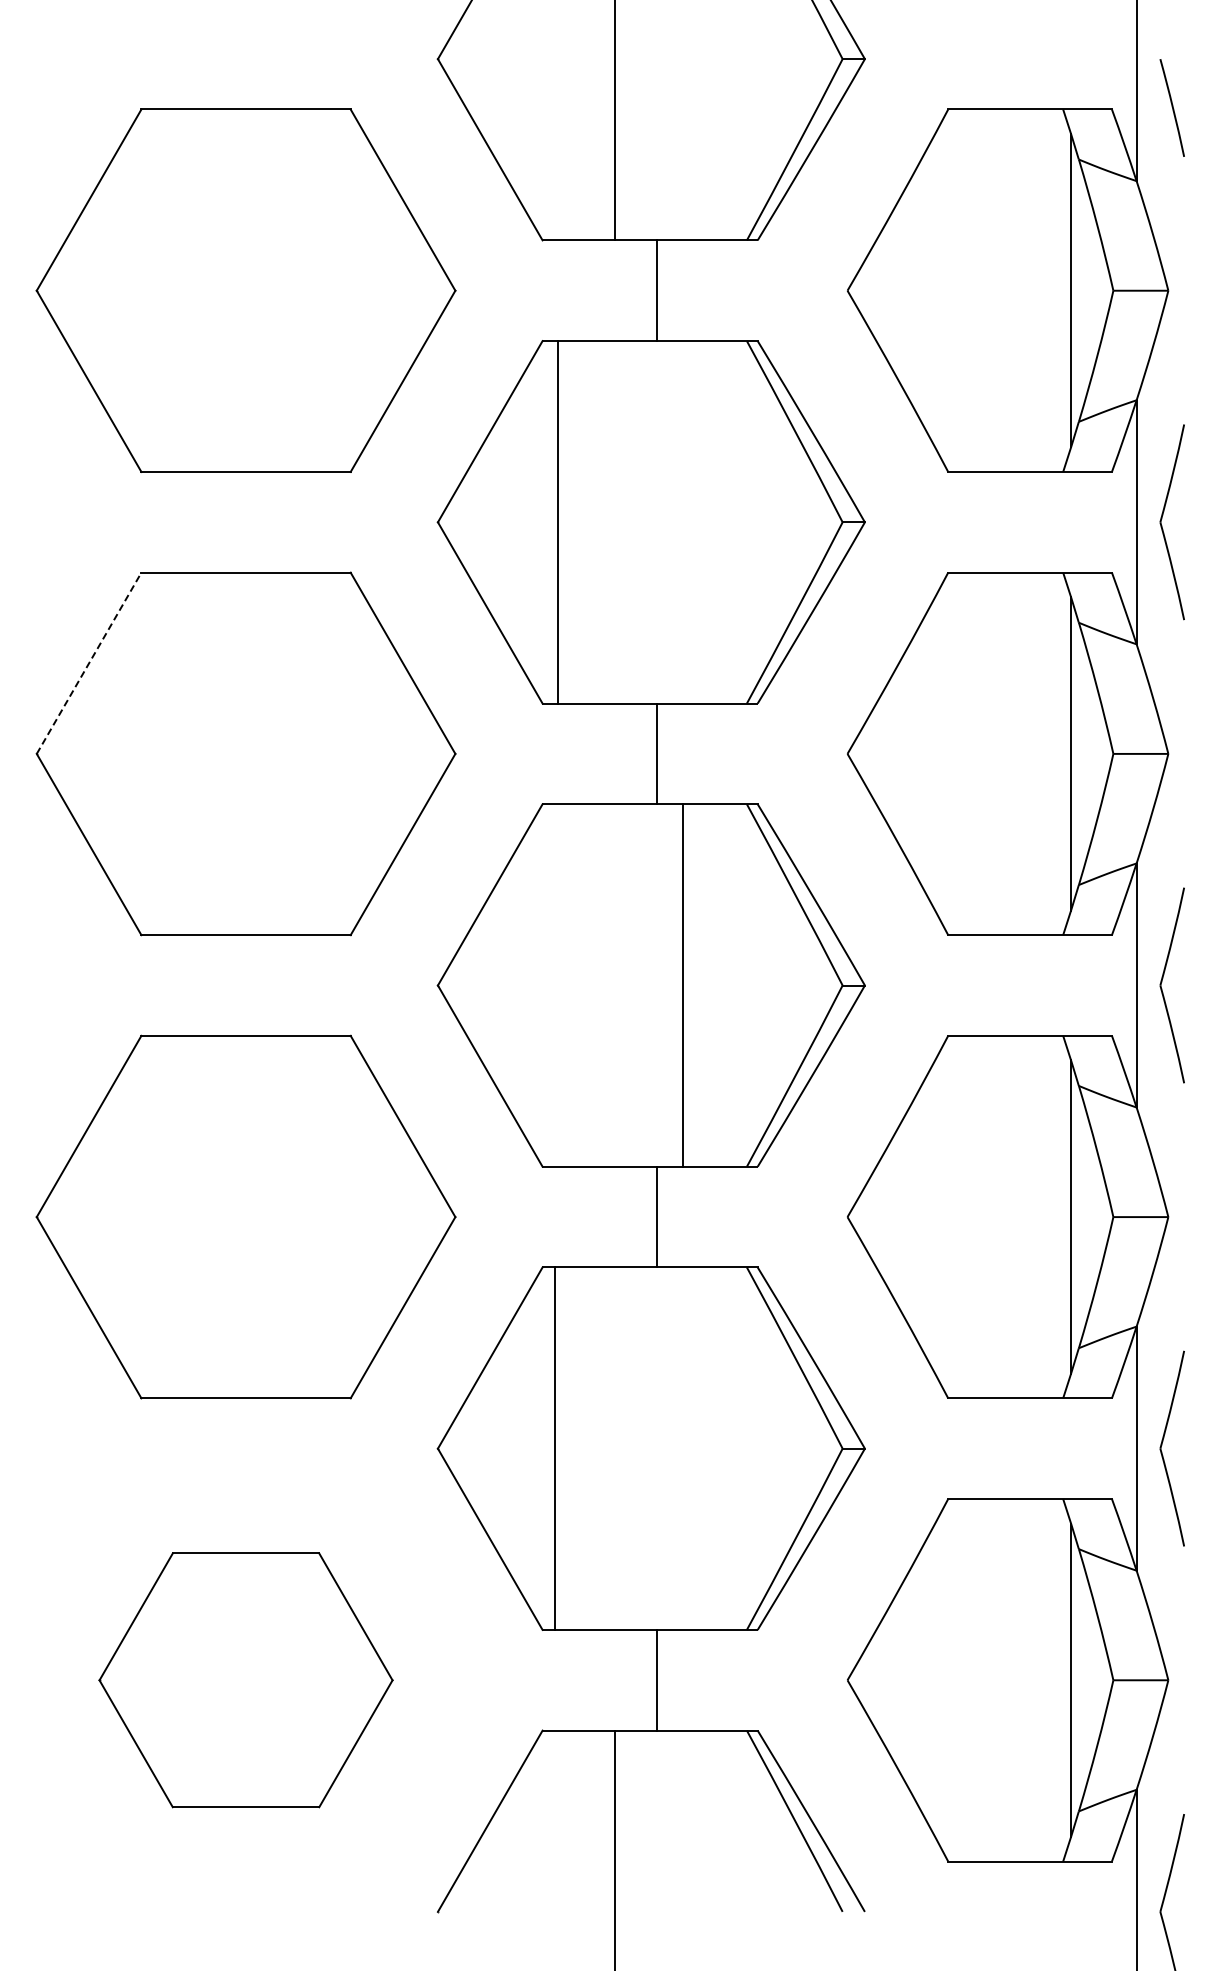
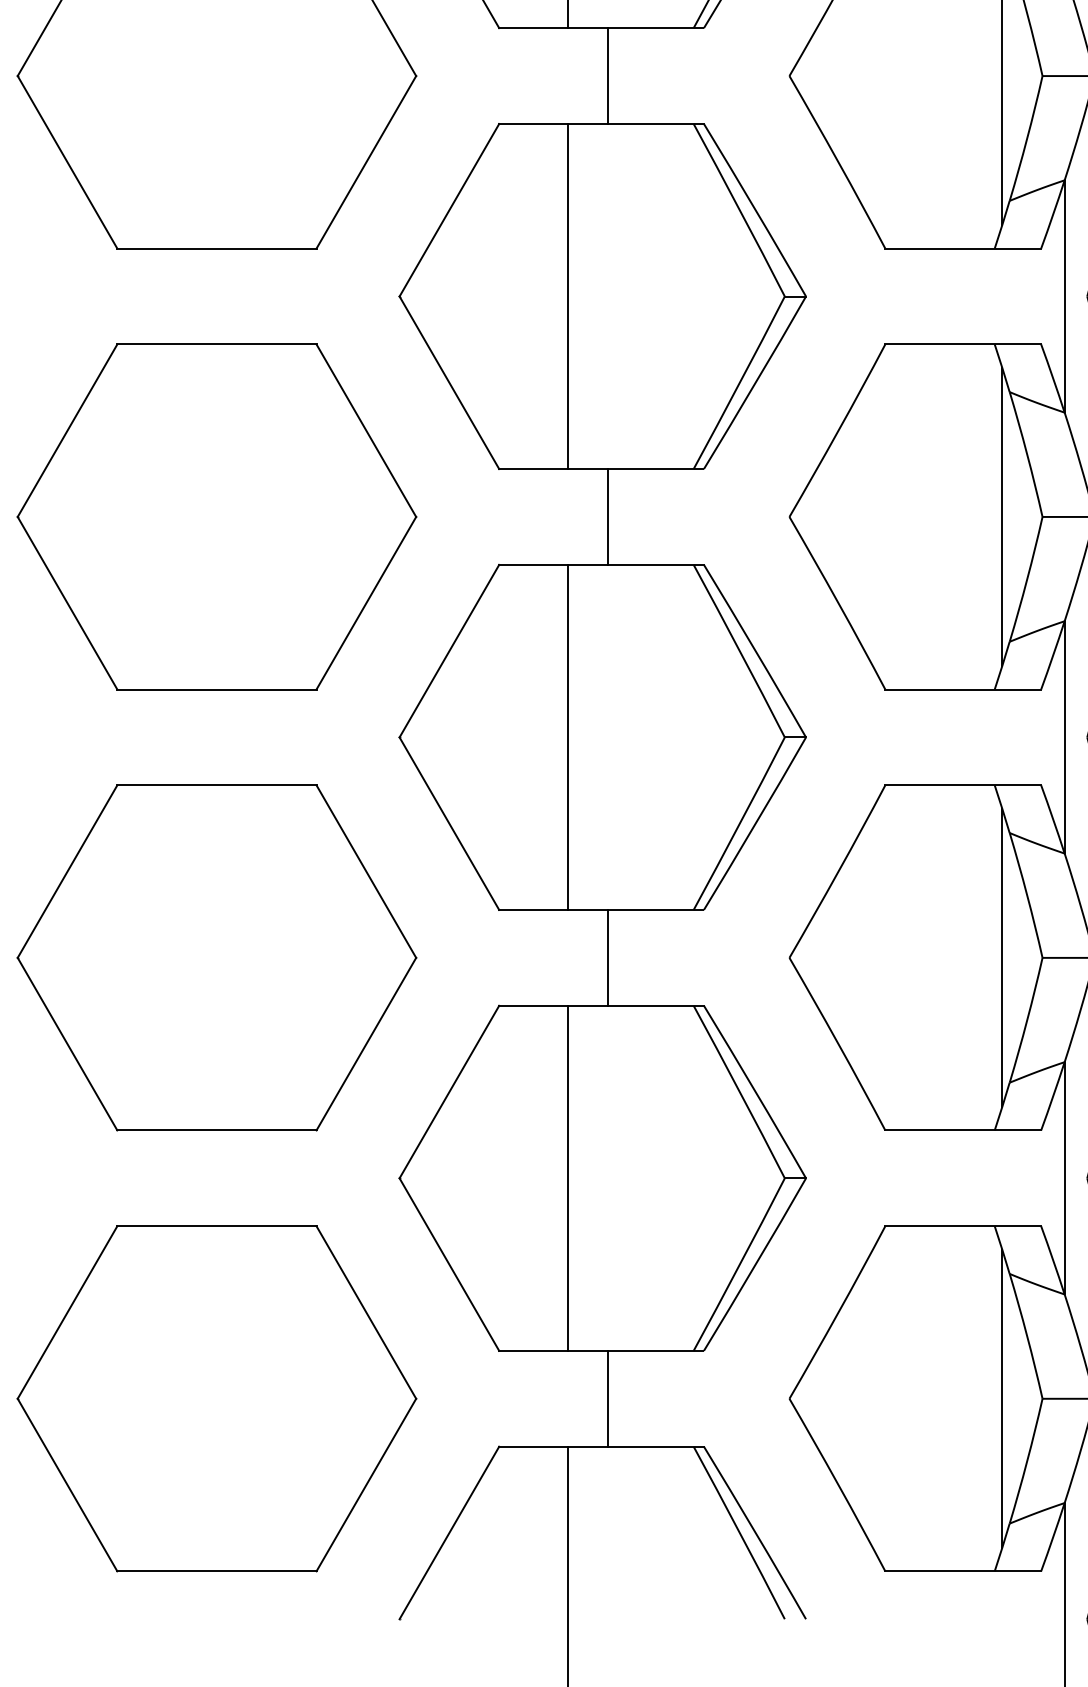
line: (558, 522) -> (568, 296), moved
line: (89, 663) -> (67, 430), dashed -> solid
line: (683, 985) -> (568, 737), moved
line: (555, 1448) -> (568, 1178), moved
part: (245, 1680) -> (216, 1398), size x1.43

